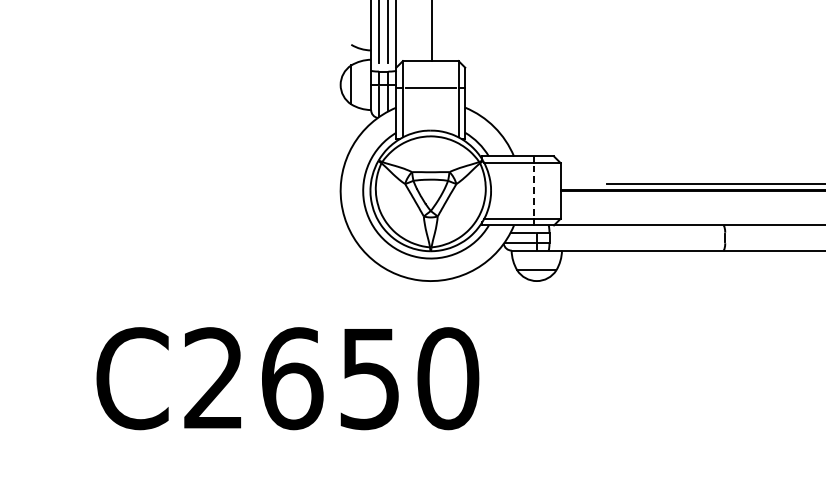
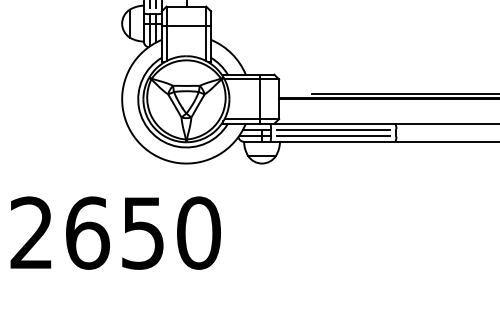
line: (534, 190) -> (260, 98), dashed -> solid
line: (637, 233) -> (333, 129), added
line: (637, 242) -> (333, 136), added

